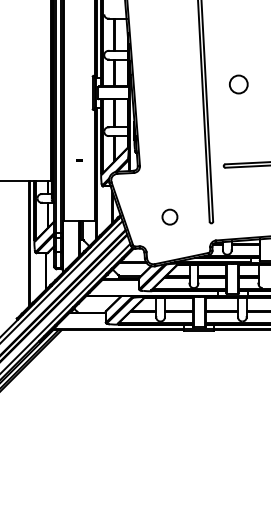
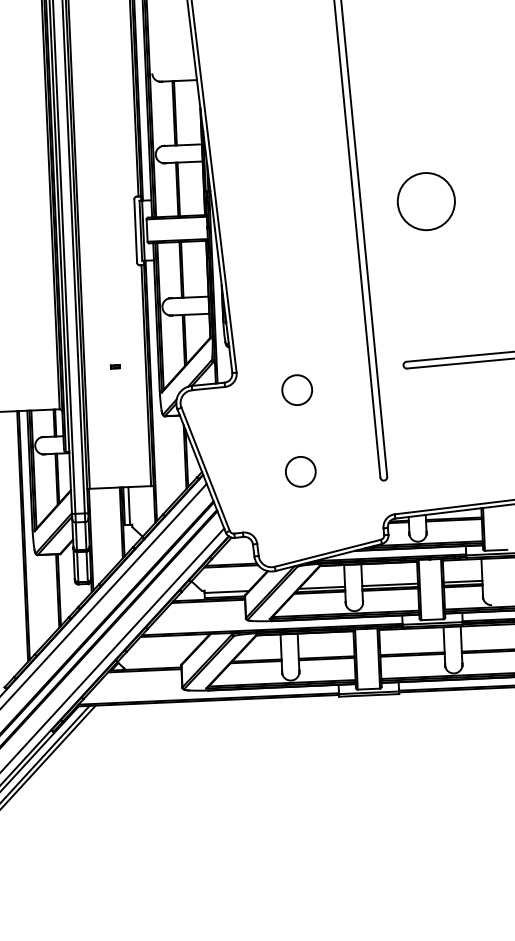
circle: (238, 84) -> (425, 201), size x1.6
circle: (169, 175) -> (296, 388), added

